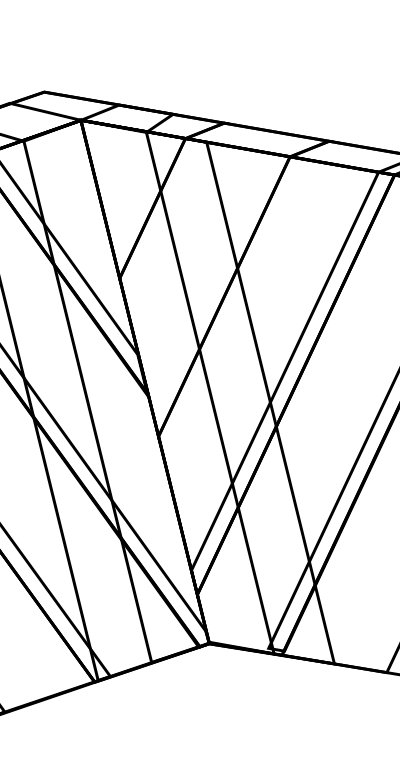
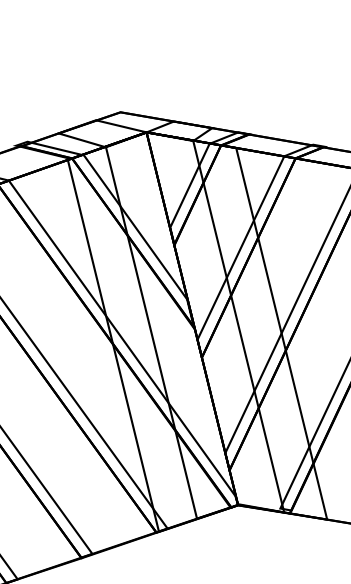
fill: (172, 200) -> (211, 189), added
fill: (243, 287) -> (262, 251), added

